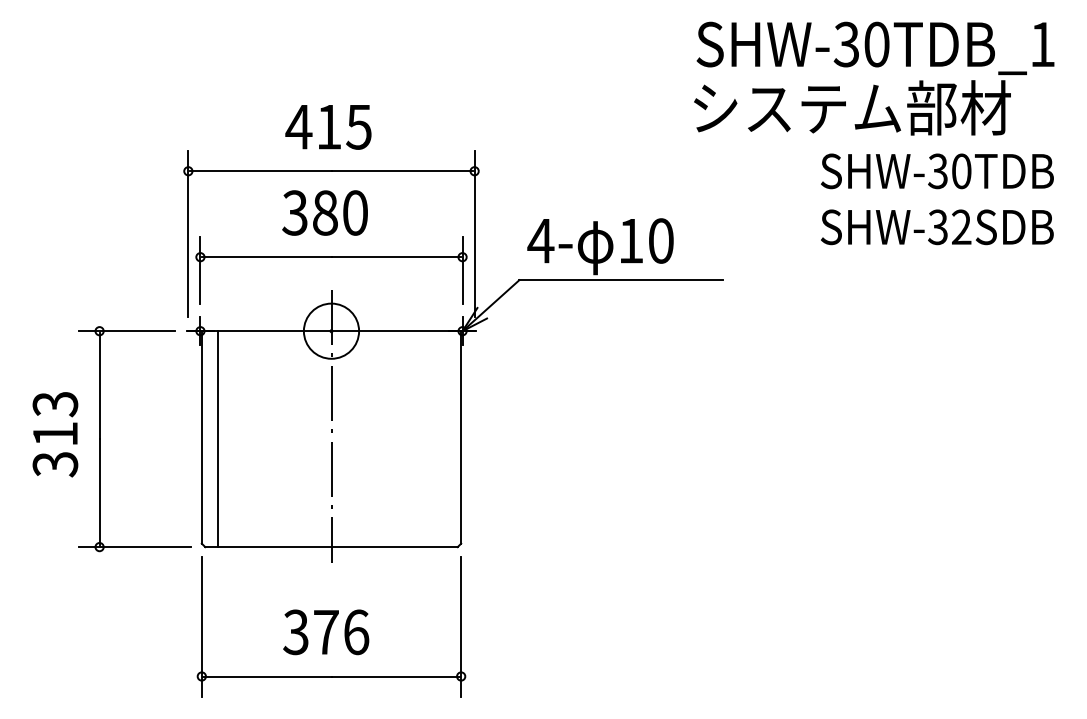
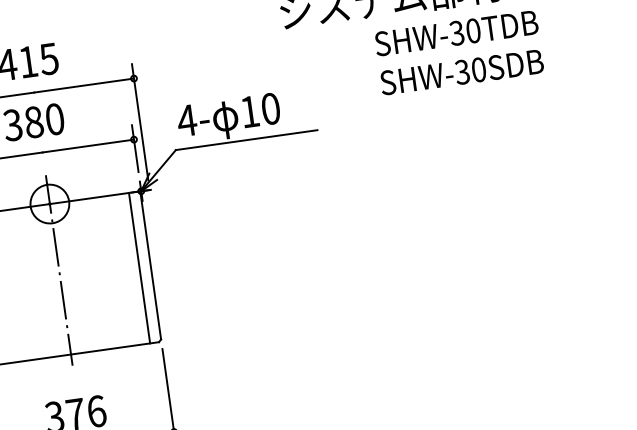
text: (961, 227) -> (478, 70), SHW-32SDB -> SHW-30SDB
line: (444, 439) -> (139, 268), added

